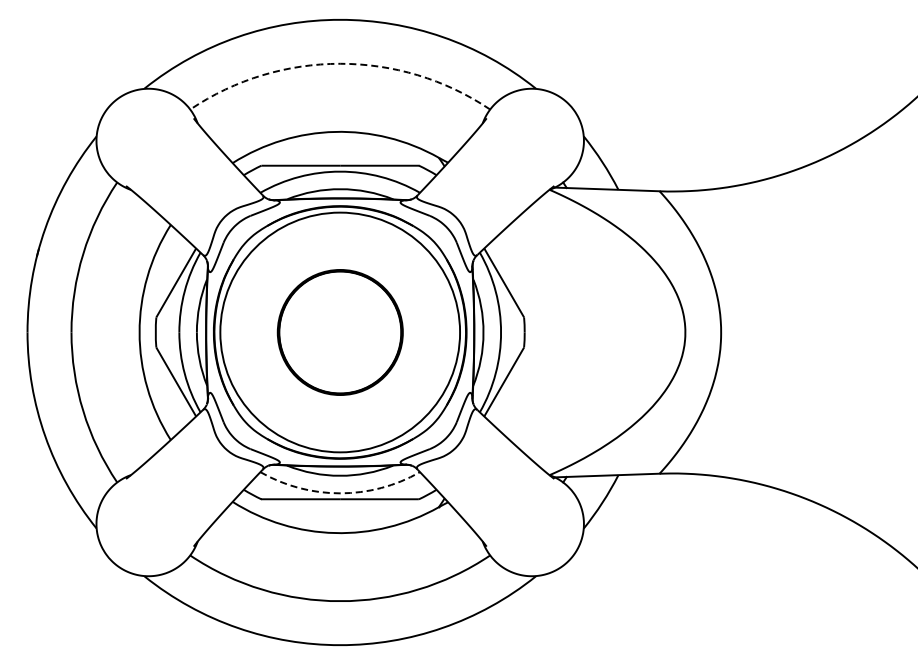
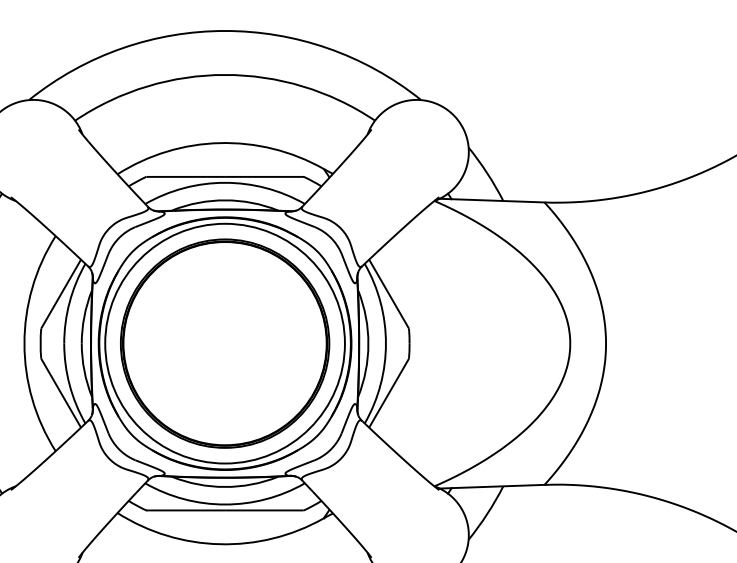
arc: (340, 63) -> (225, 74), dashed -> solid
part: (340, 332) -> (225, 343), size x1.67
arc: (340, 493) -> (225, 504), dashed -> solid

